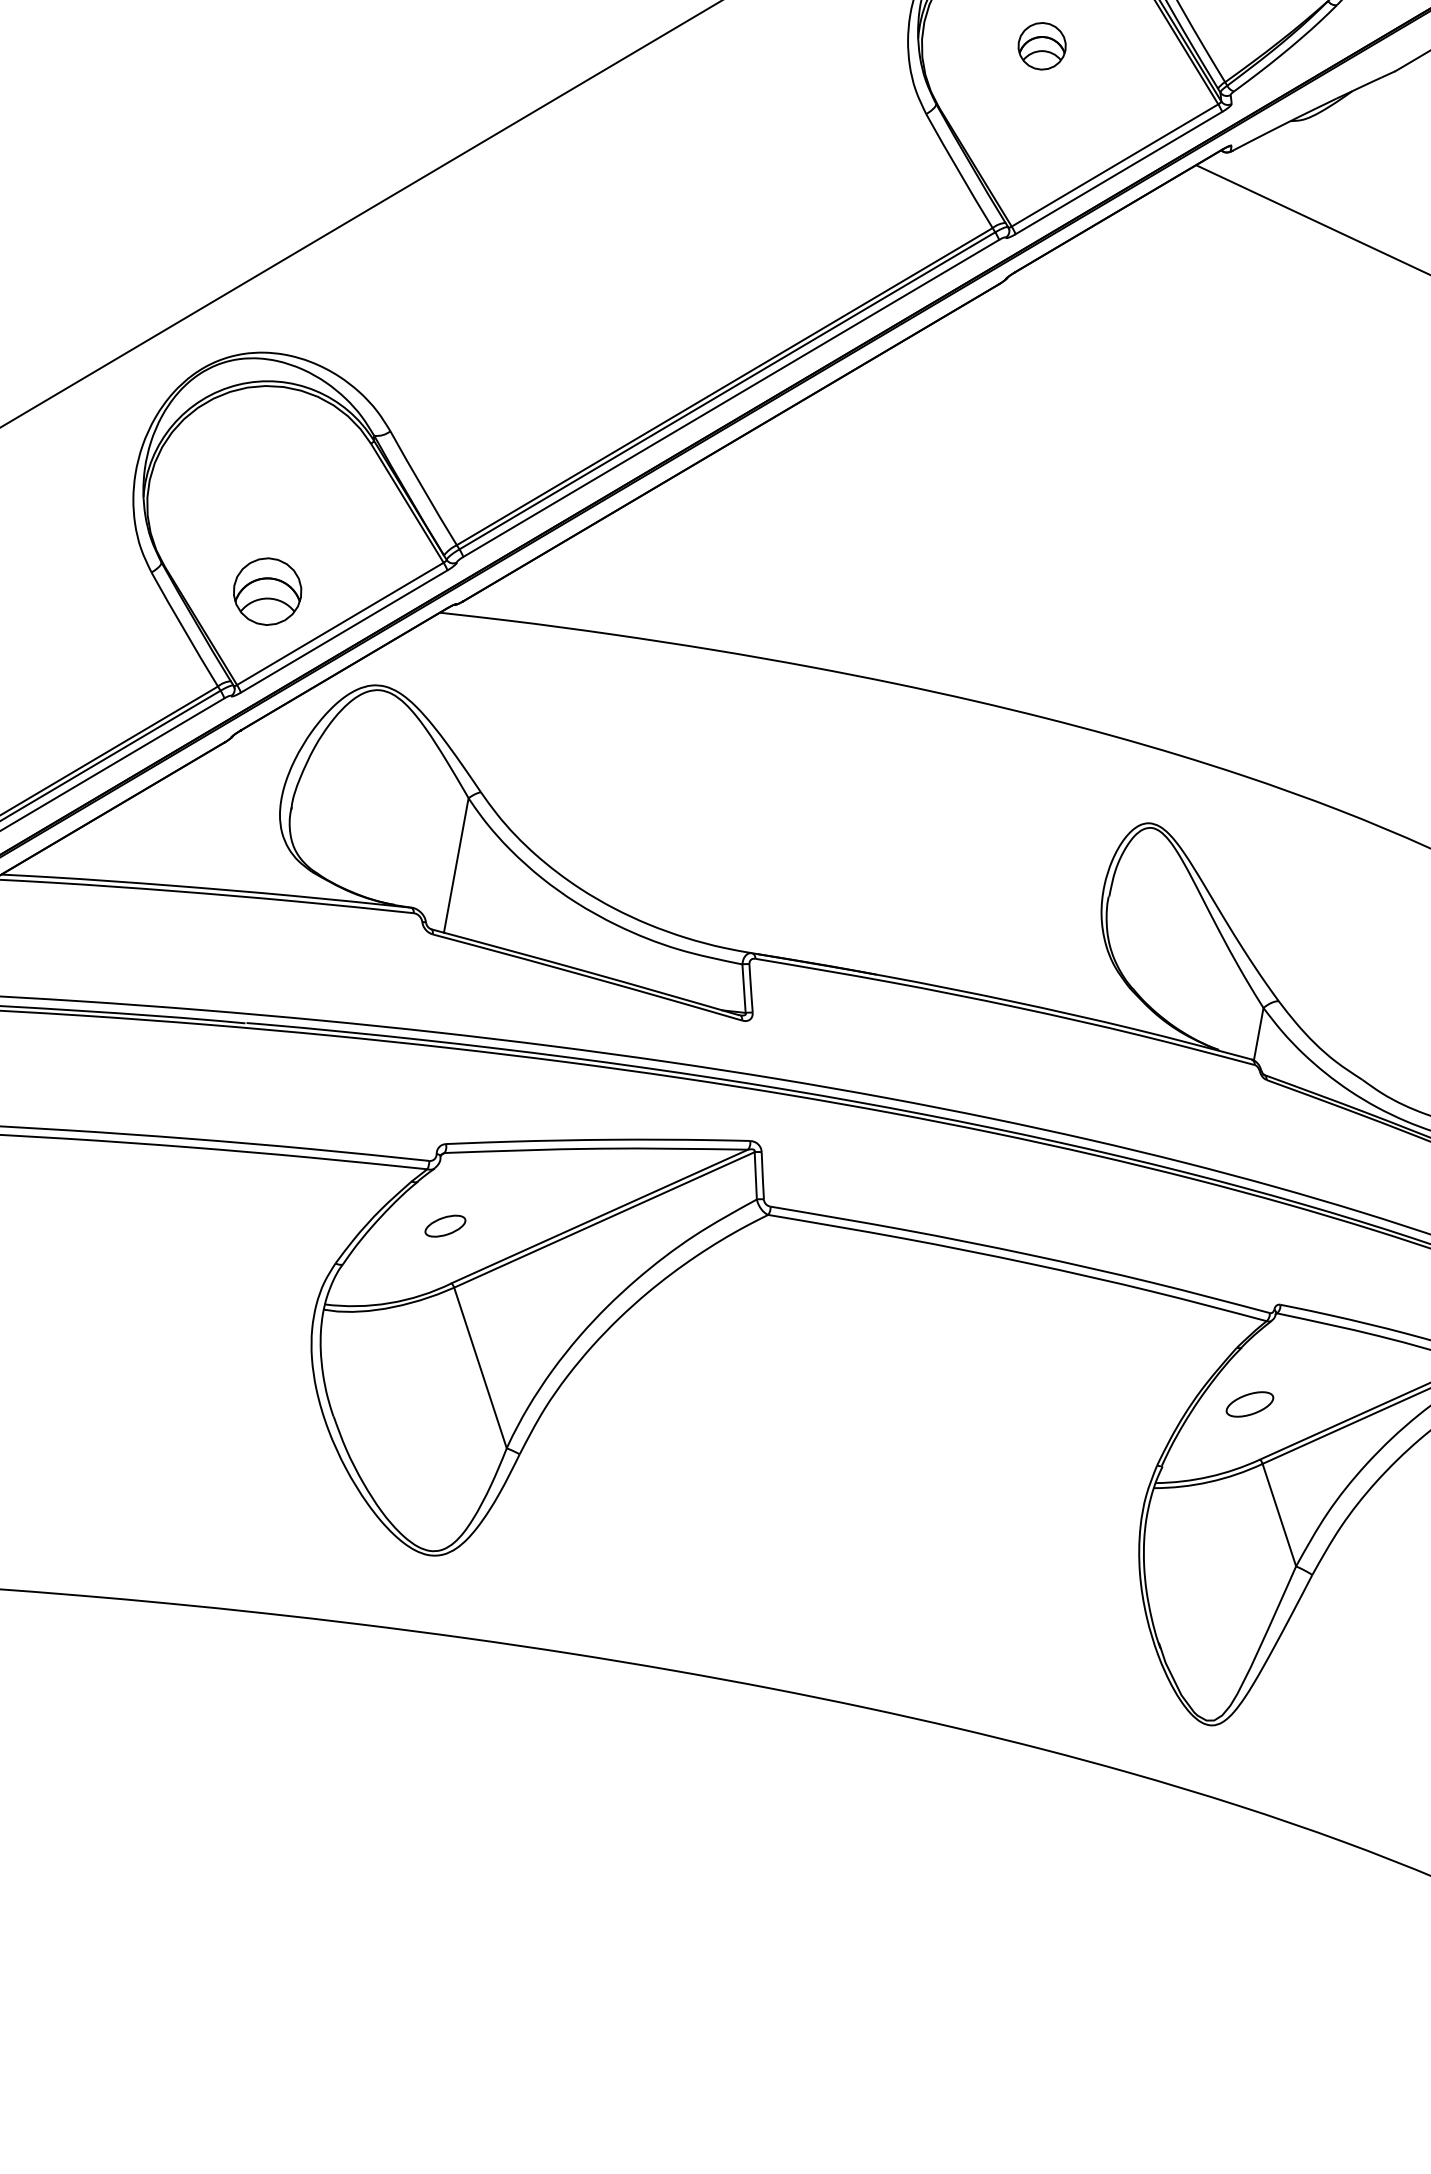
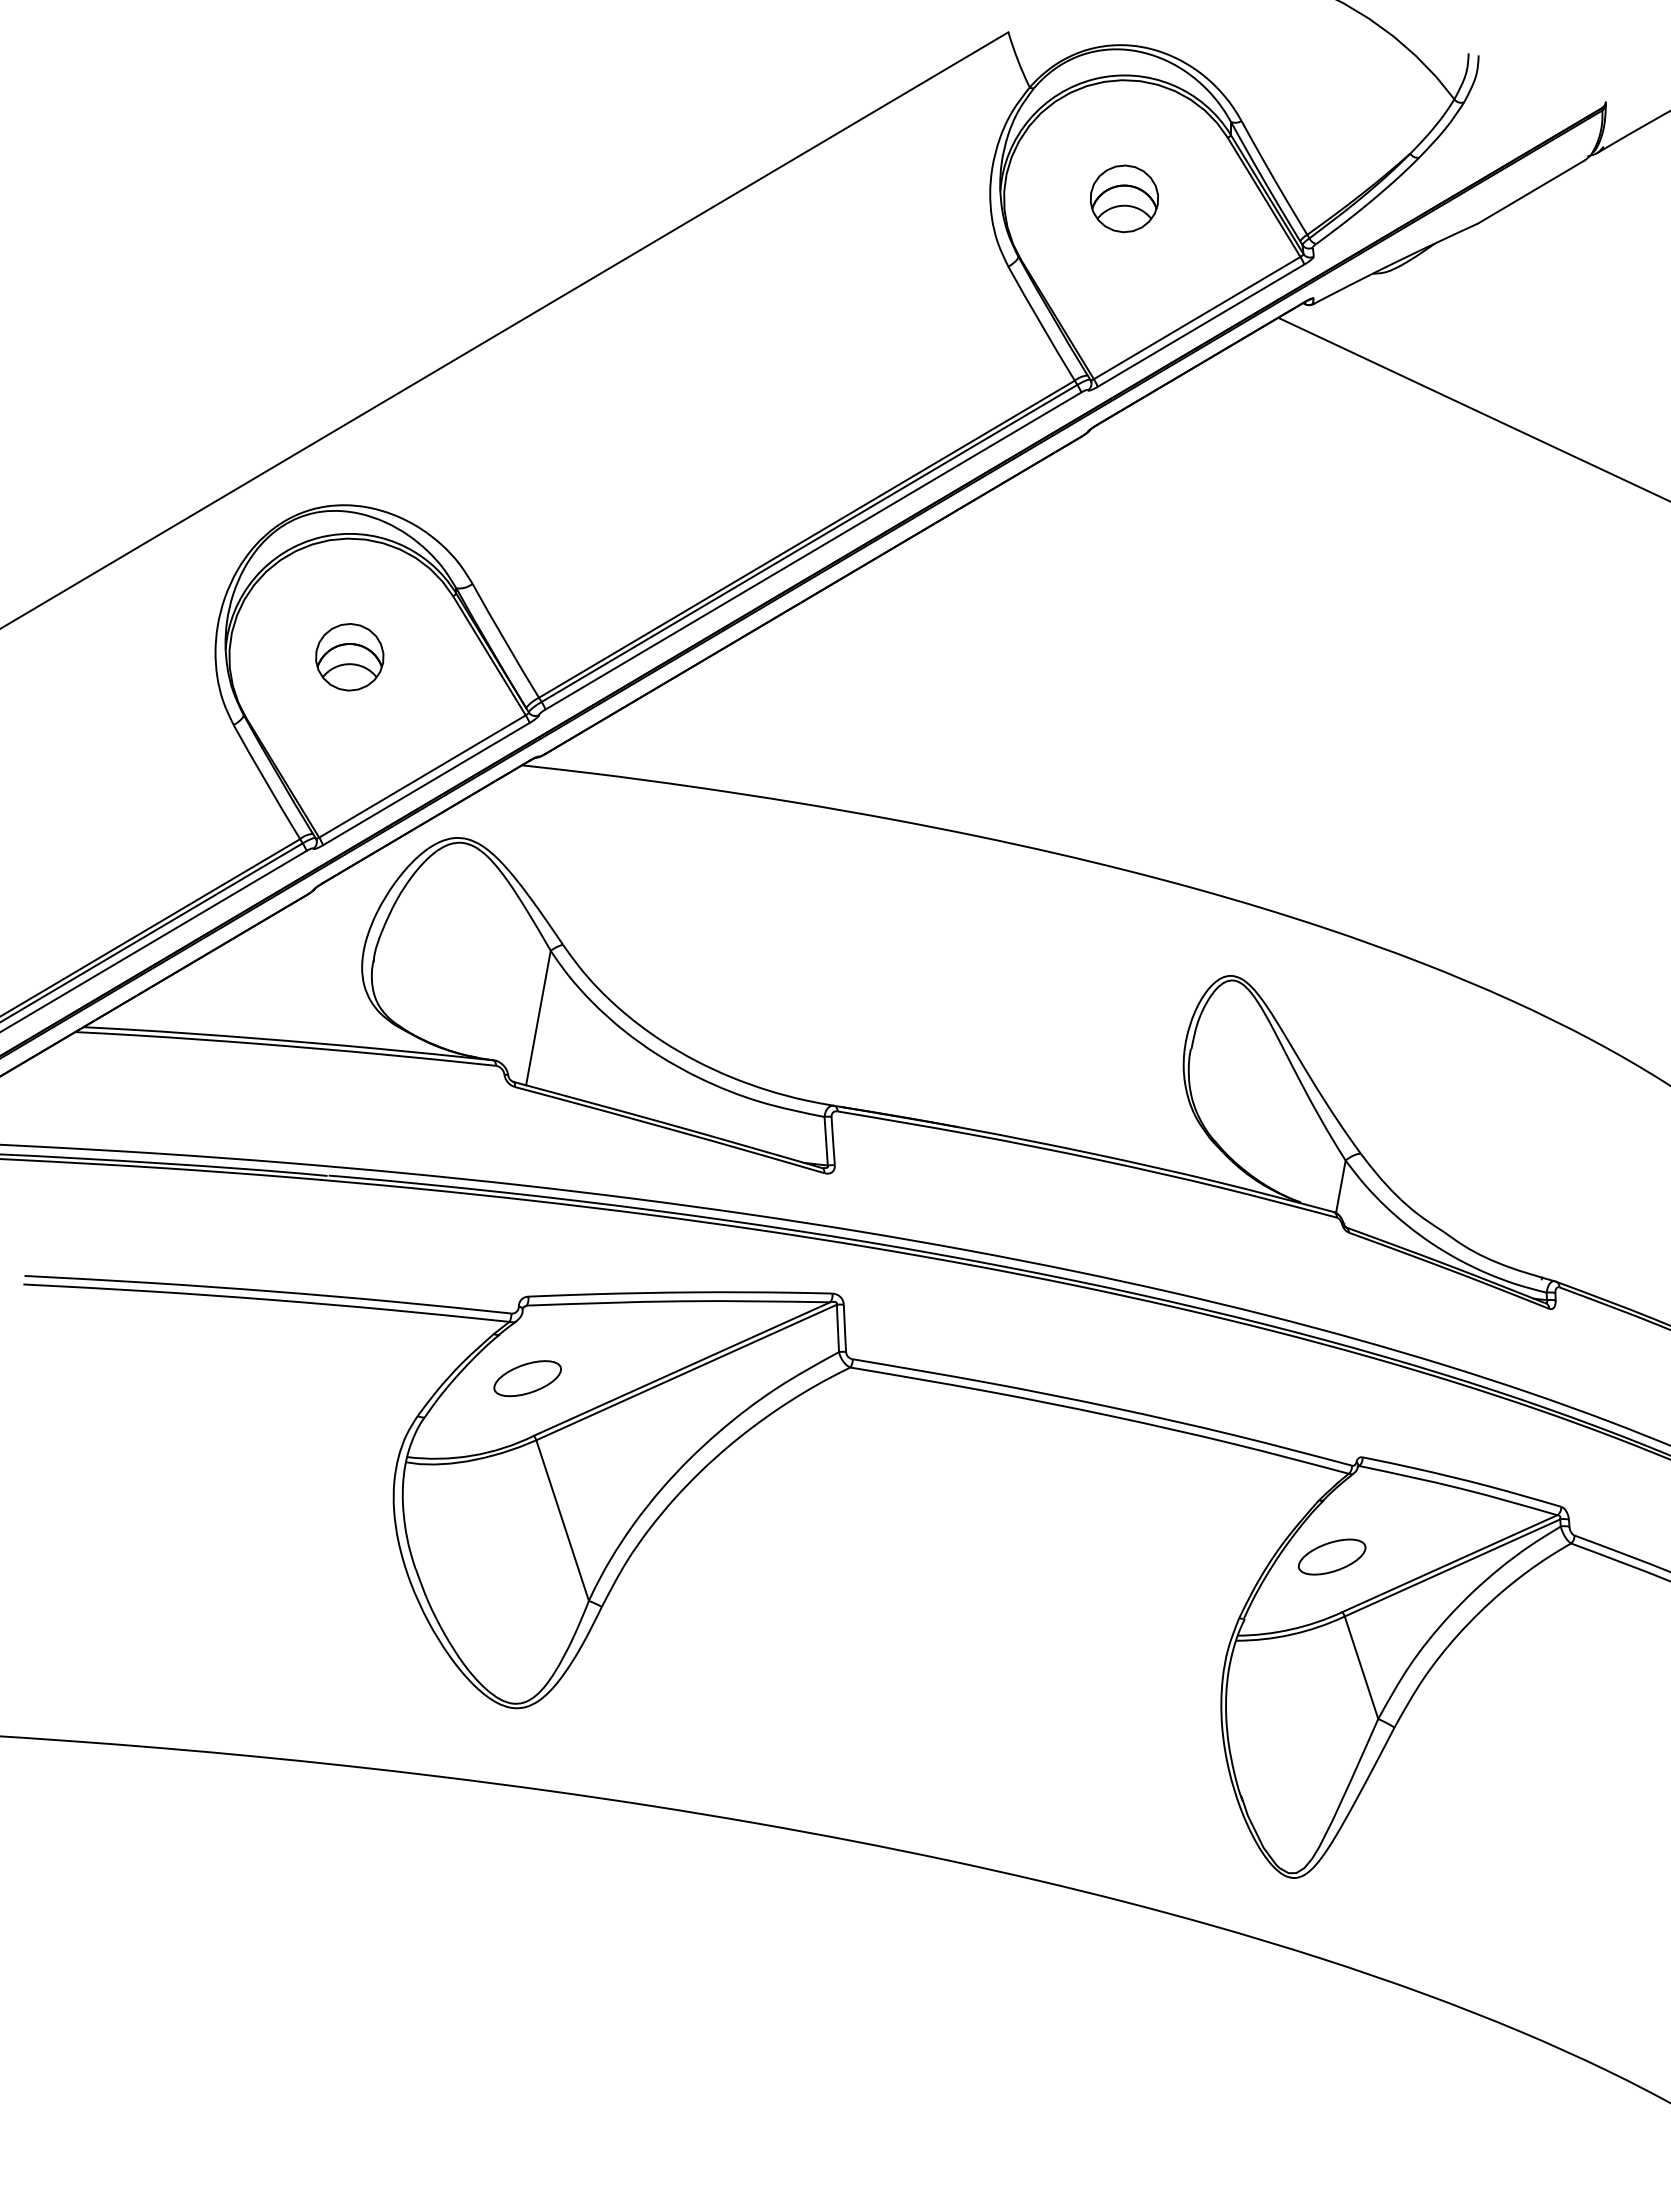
part: (1041, 45) -> (1123, 198), size x1.43
part: (267, 591) -> (349, 657), moved
part: (445, 1225) -> (527, 1378), size x1.67
part: (1249, 1403) -> (1331, 1556), size x1.43

